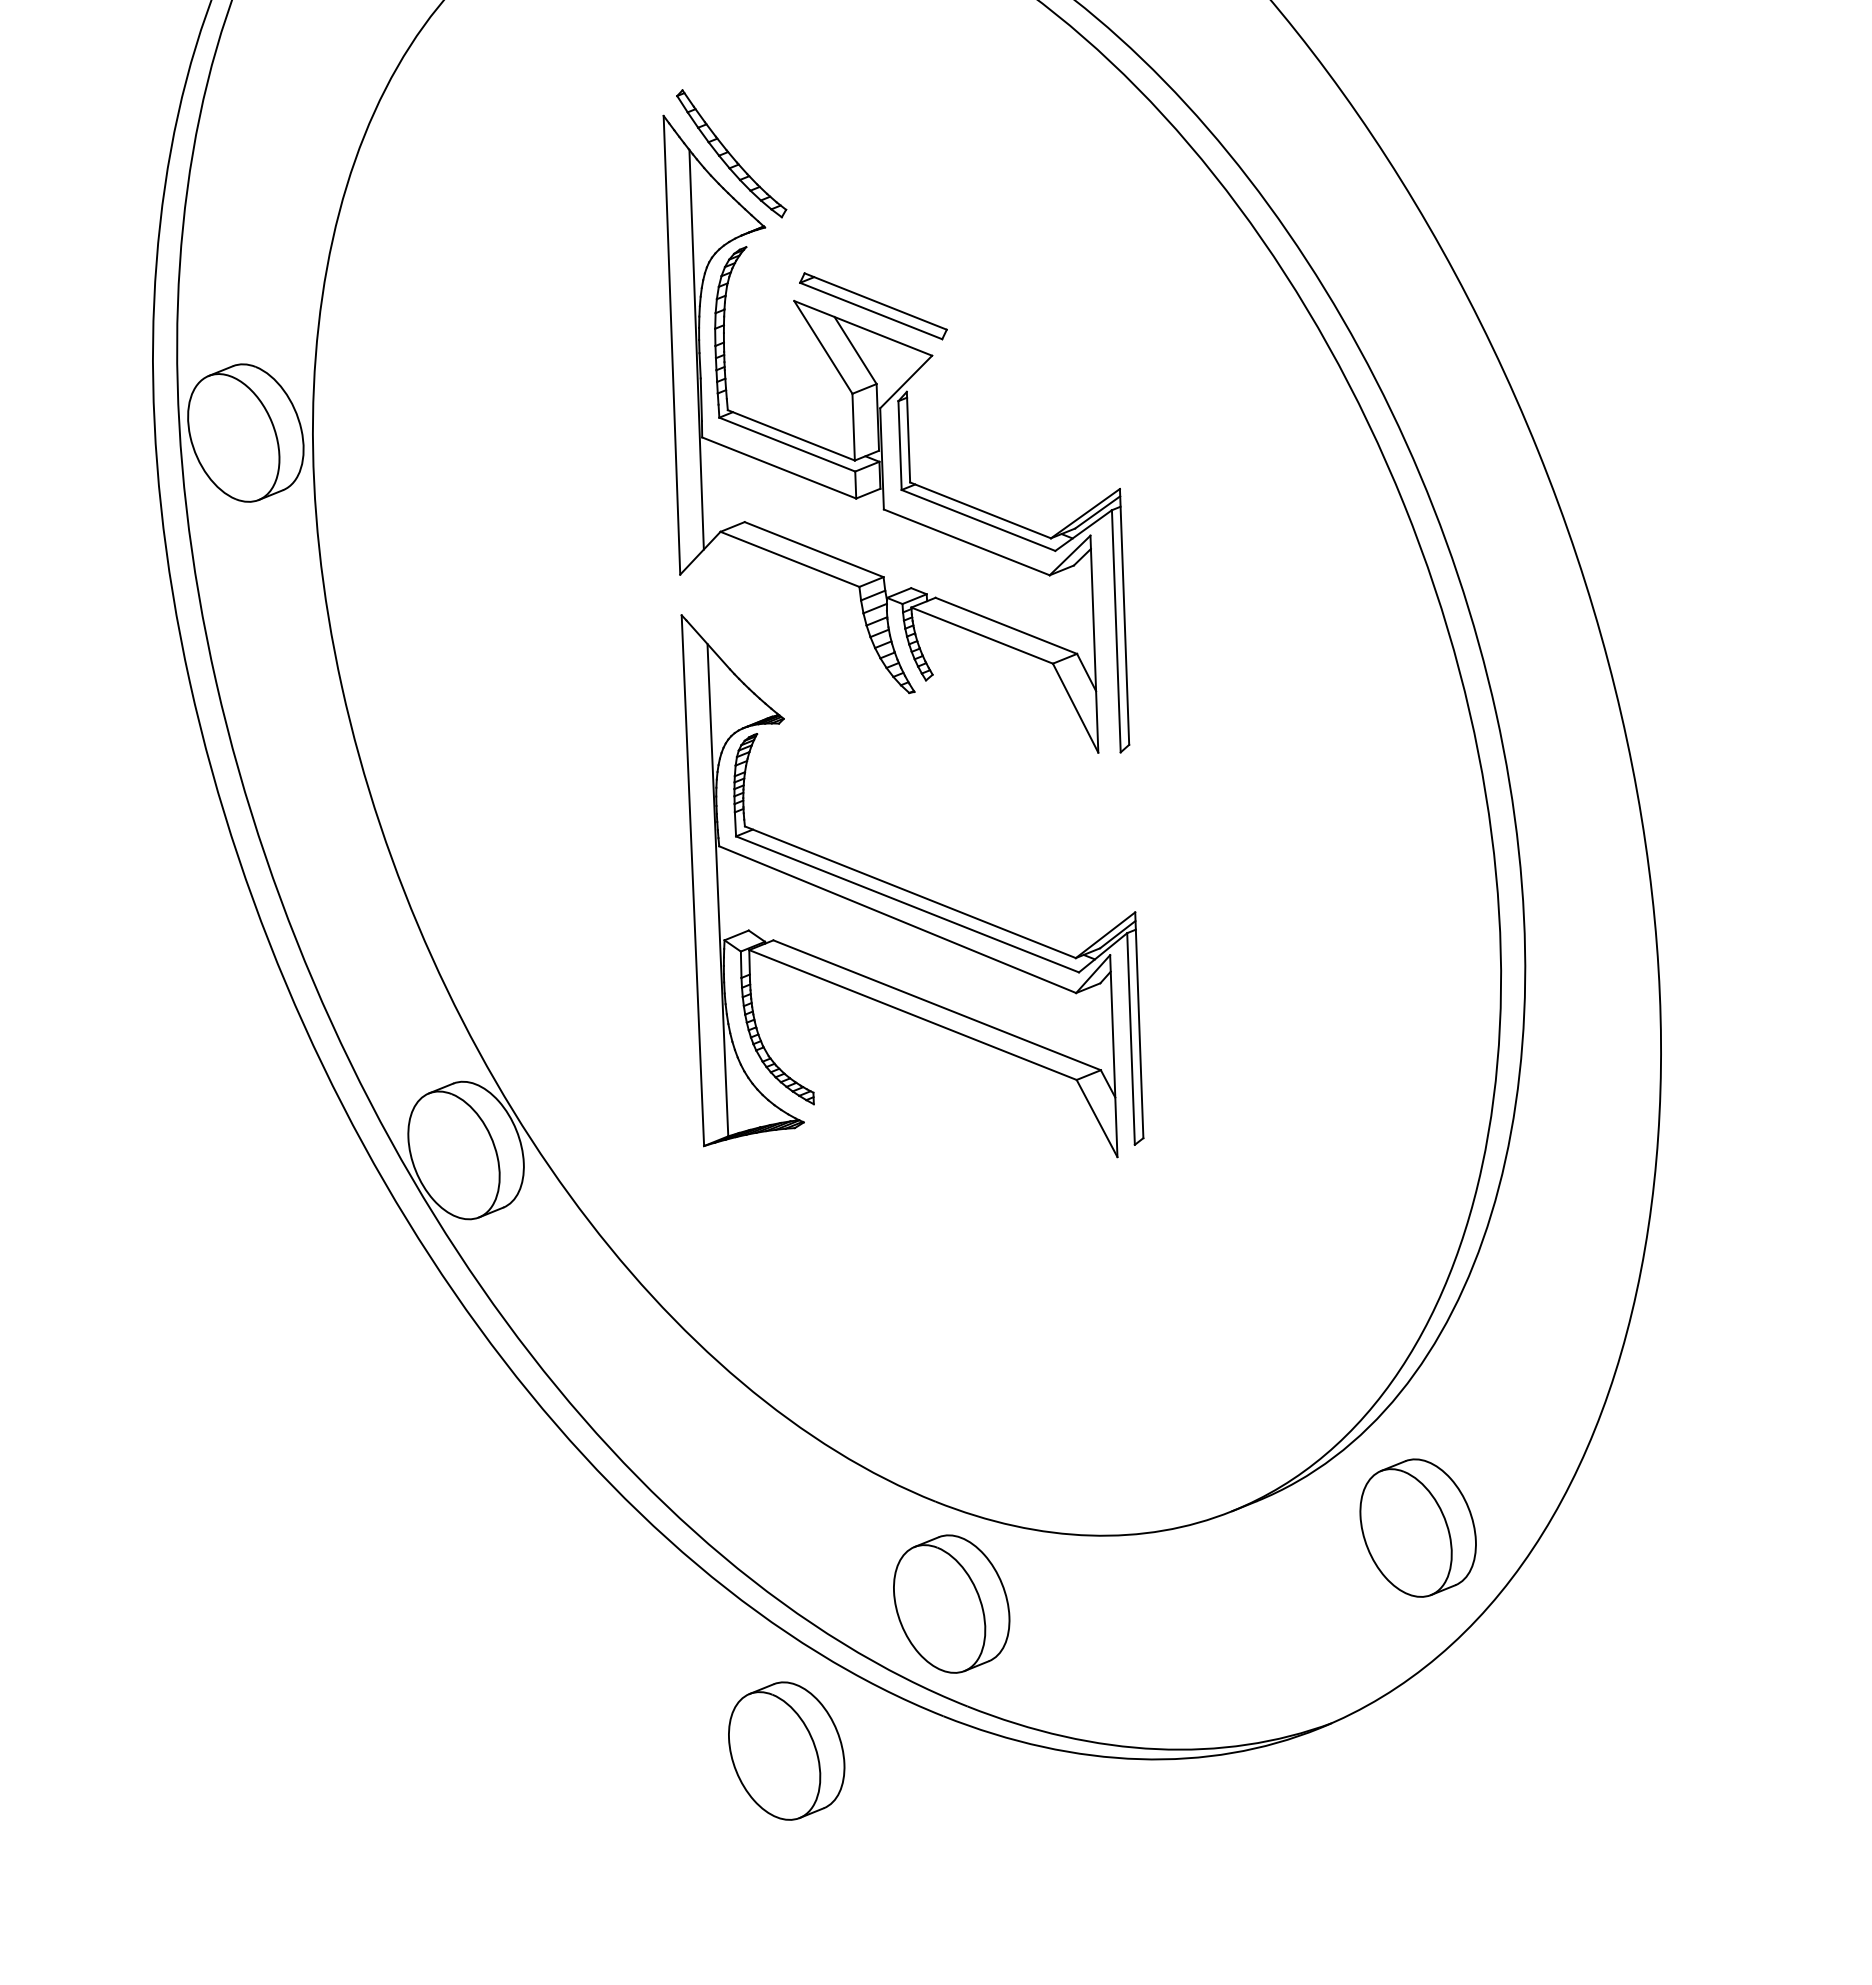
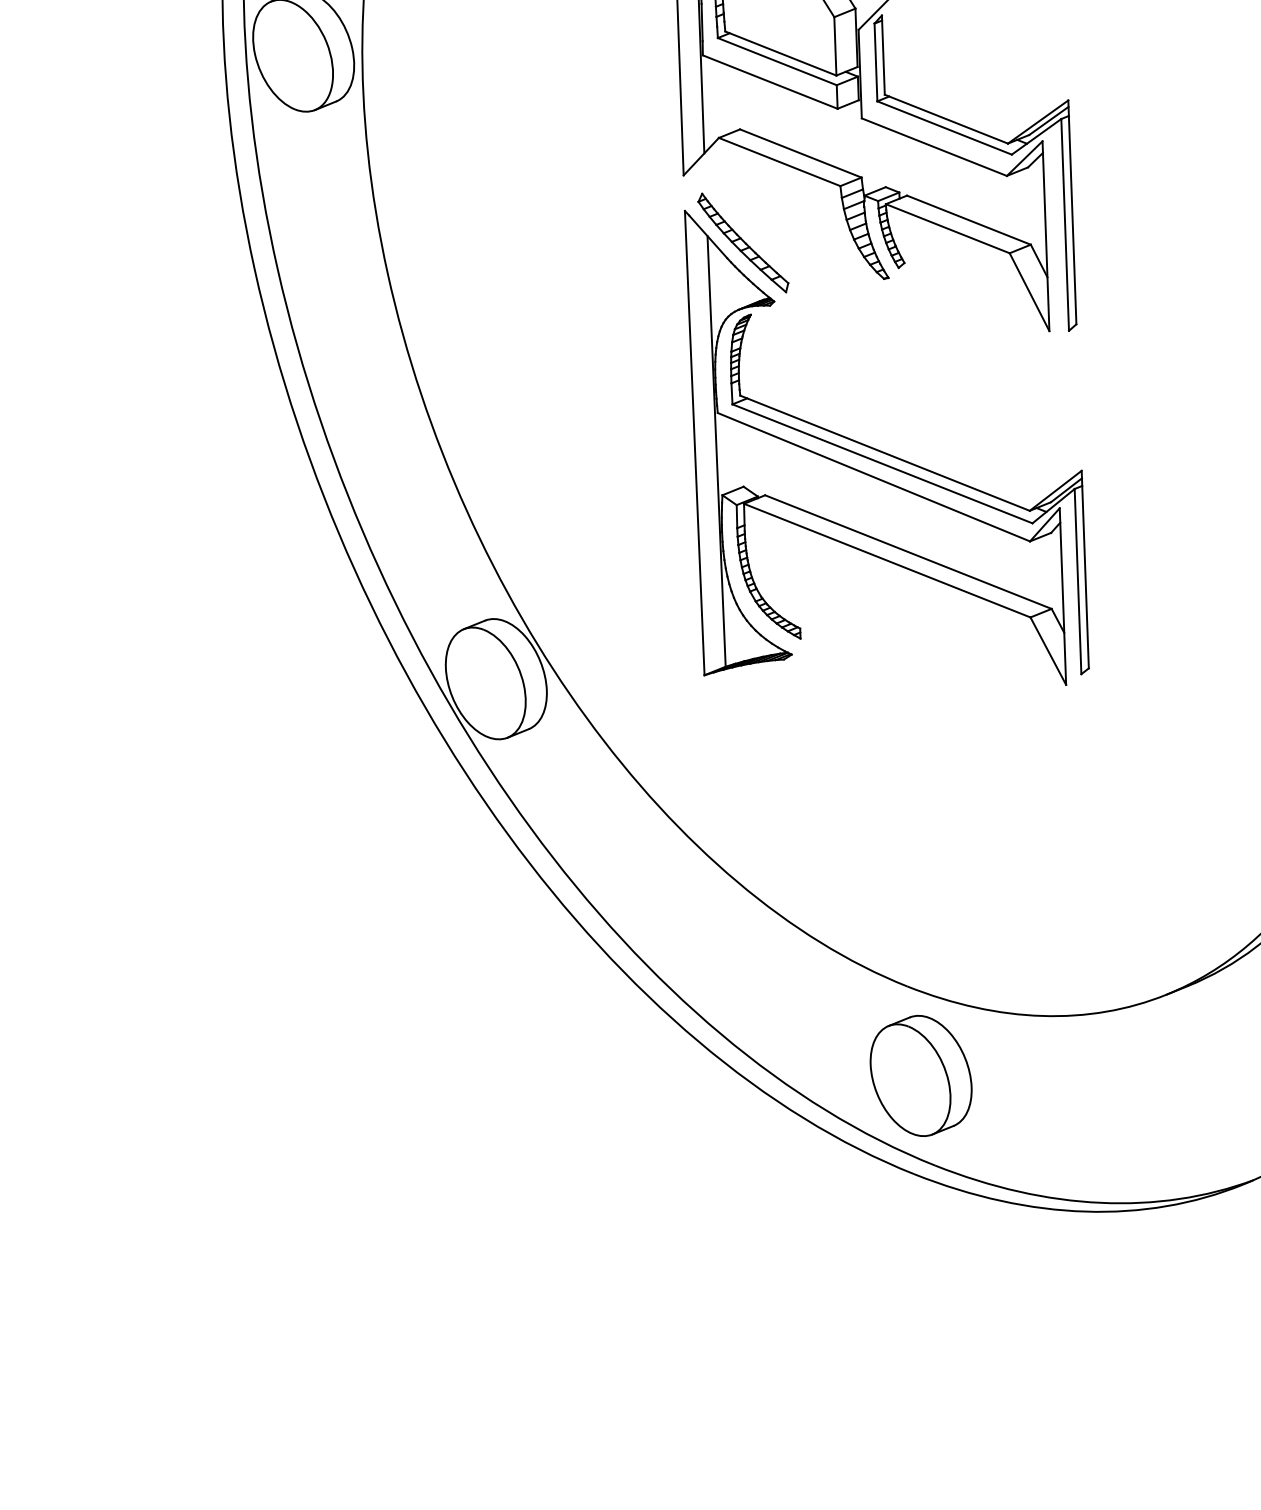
part: (748, 651) -> (743, 242), added
part: (786, 1750) -> (776, 1204), removed

